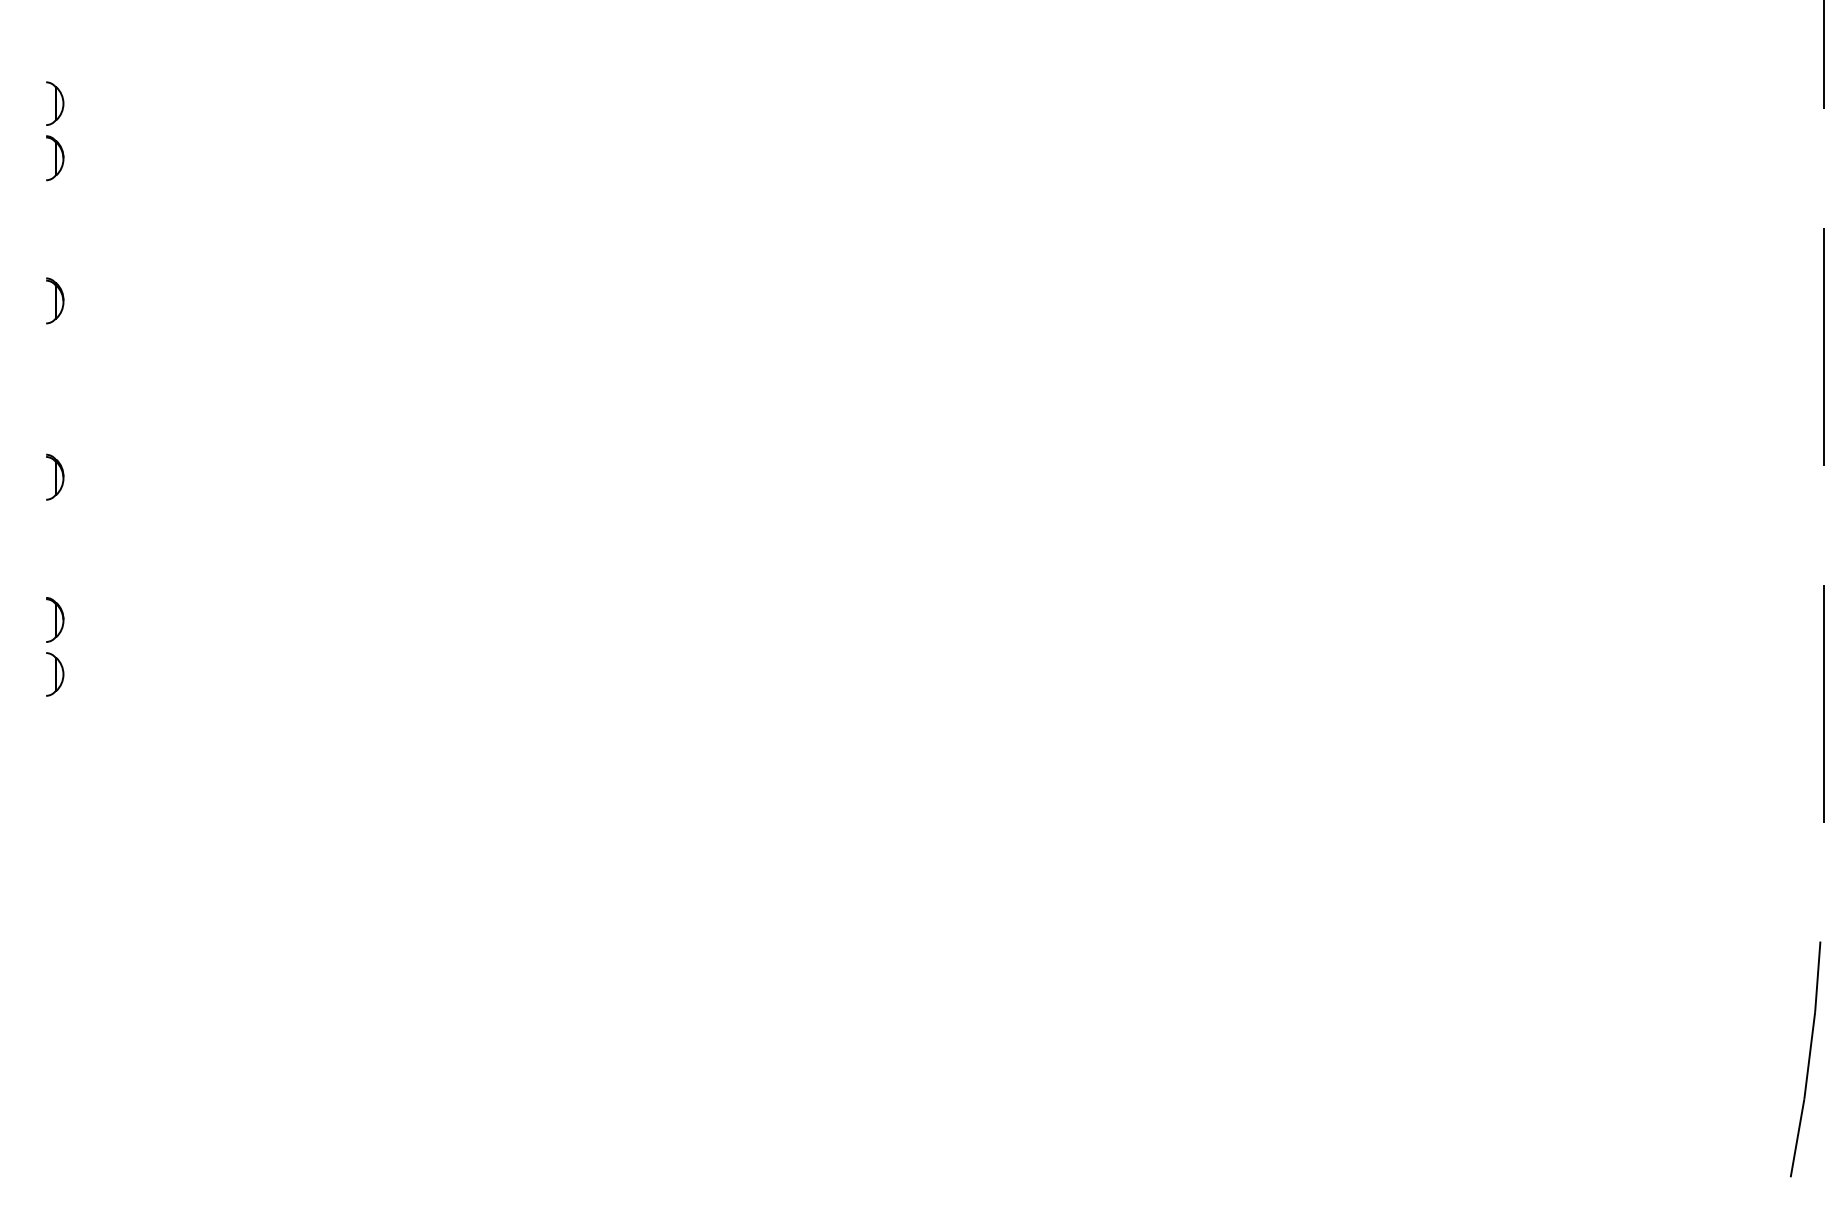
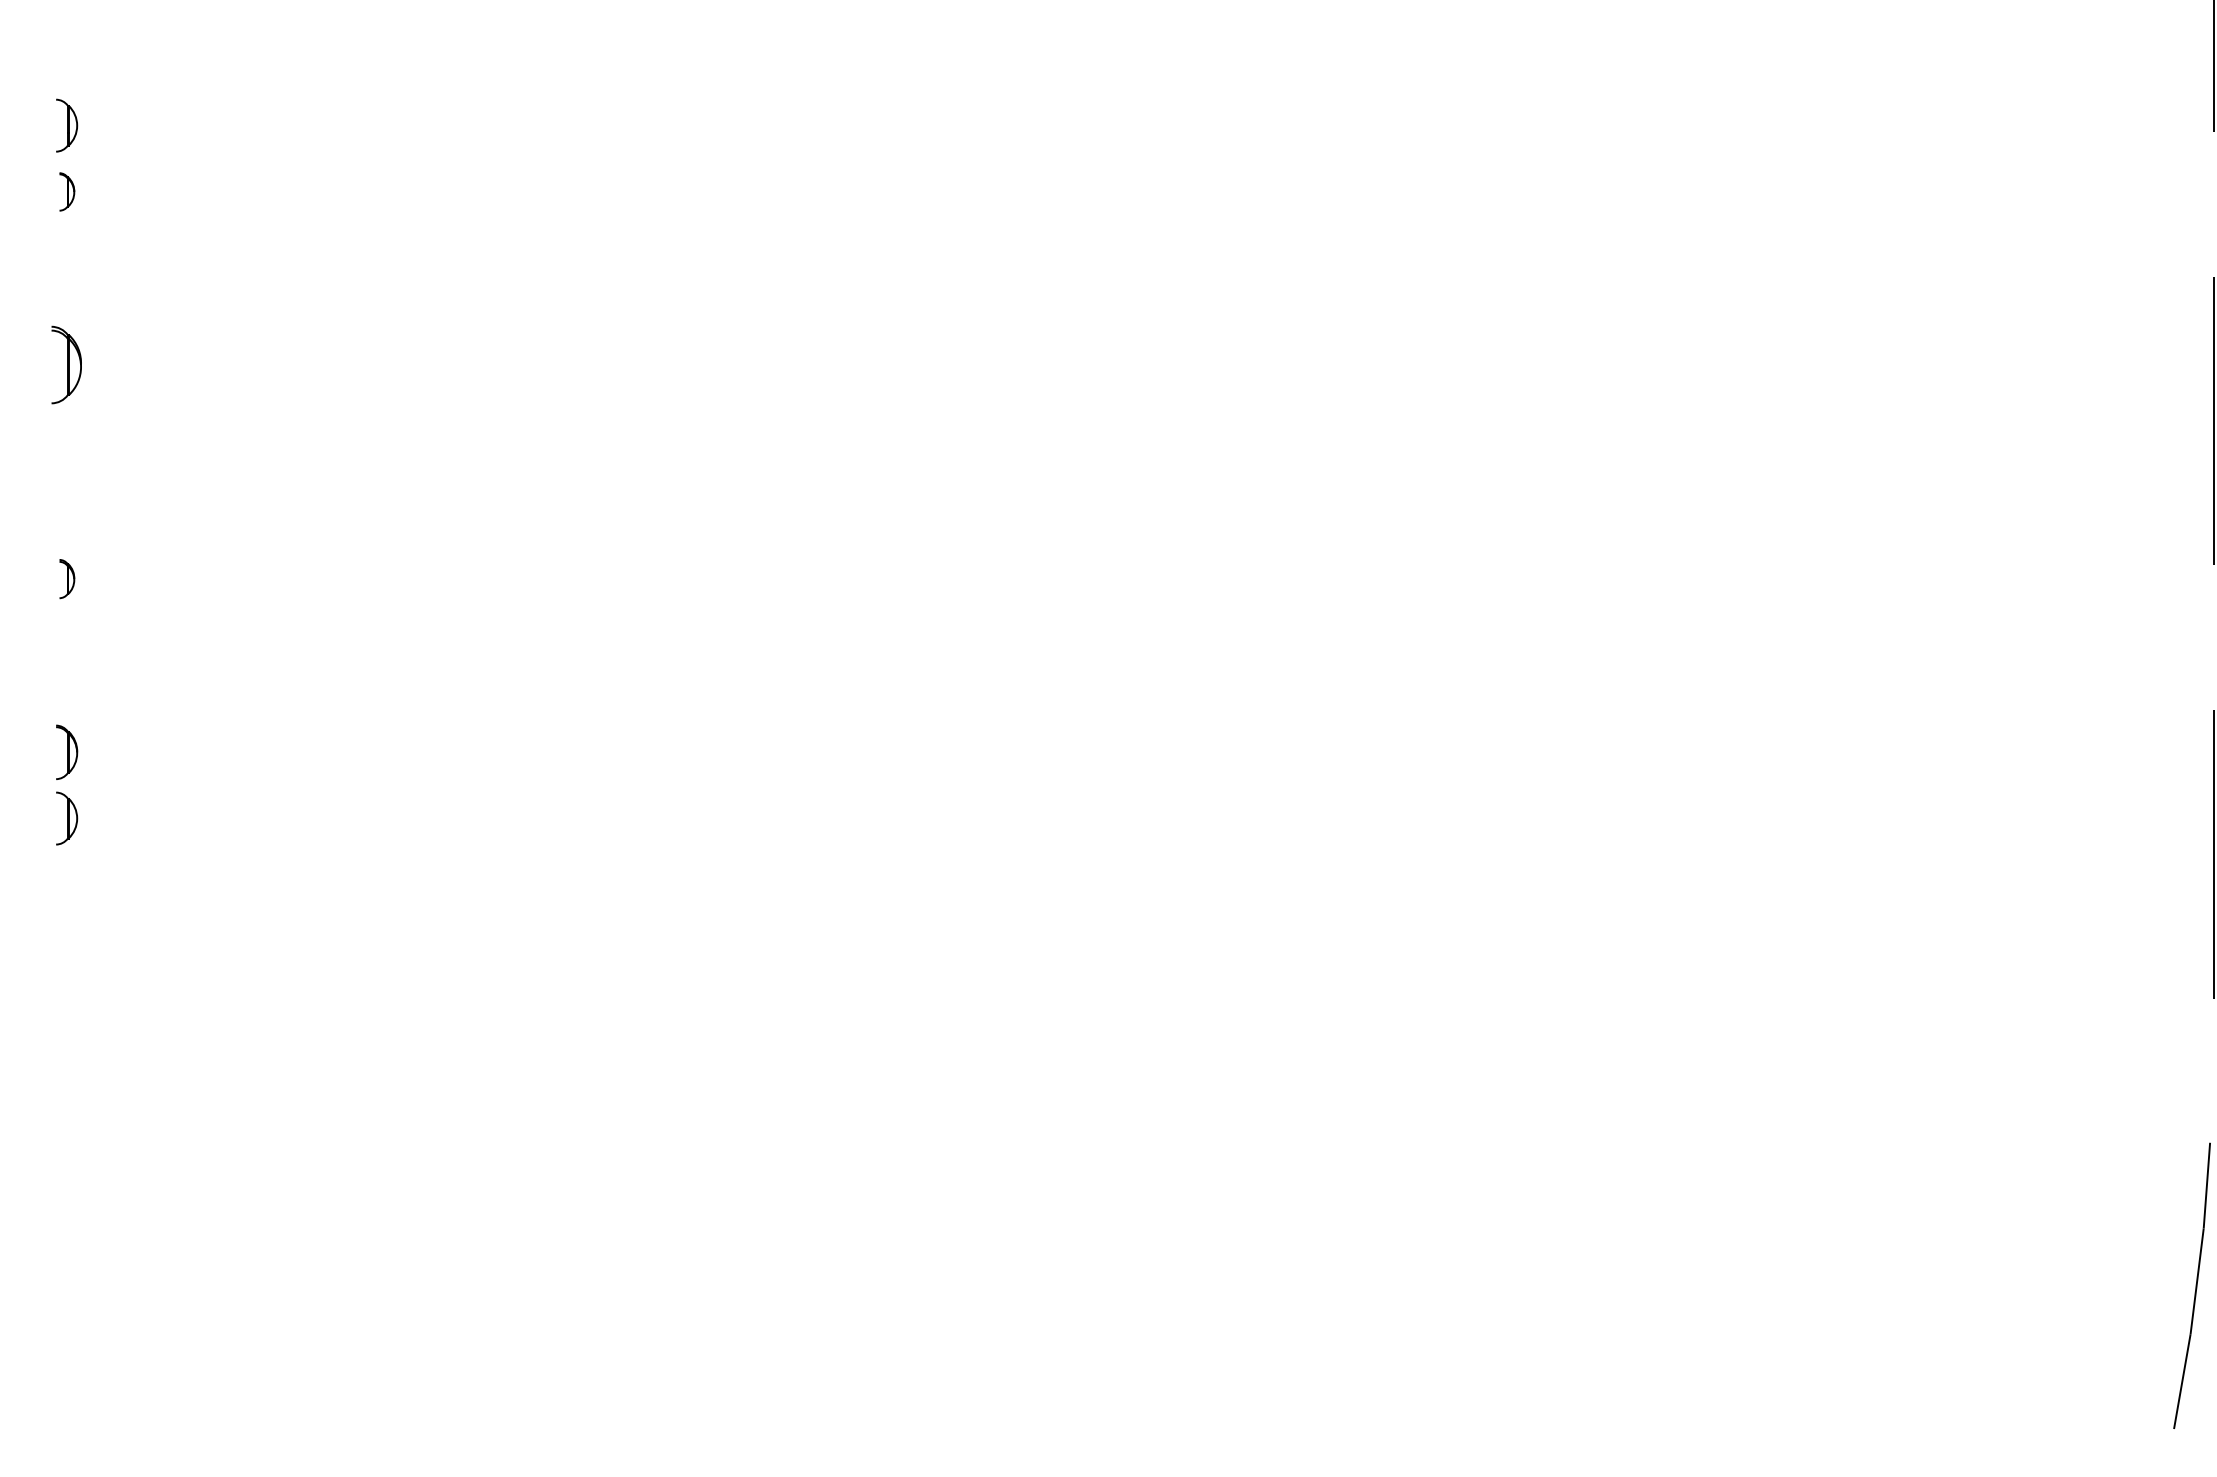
part: (55, 158) -> (67, 192), size x0.7
part: (55, 300) -> (67, 364), size x1.4
part: (55, 476) -> (67, 578), size x0.7

